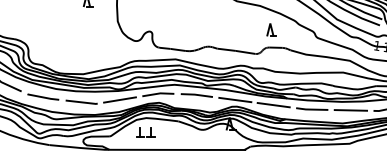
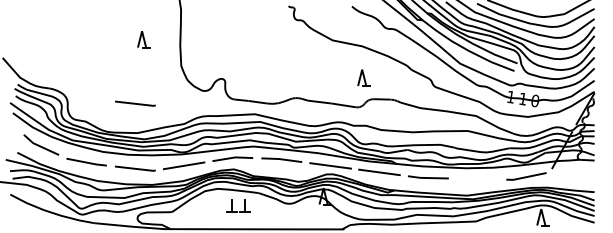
part: (271, 29) -> (363, 77), moved
line: (81, 50) -> (135, 103), added
line: (350, 109) -> (477, 178), removed
part: (145, 131) -> (238, 205), moved

